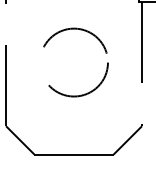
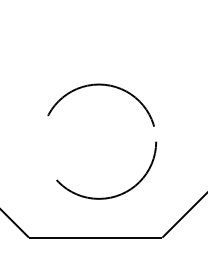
circle: (75, 62) -> (101, 141), moved

